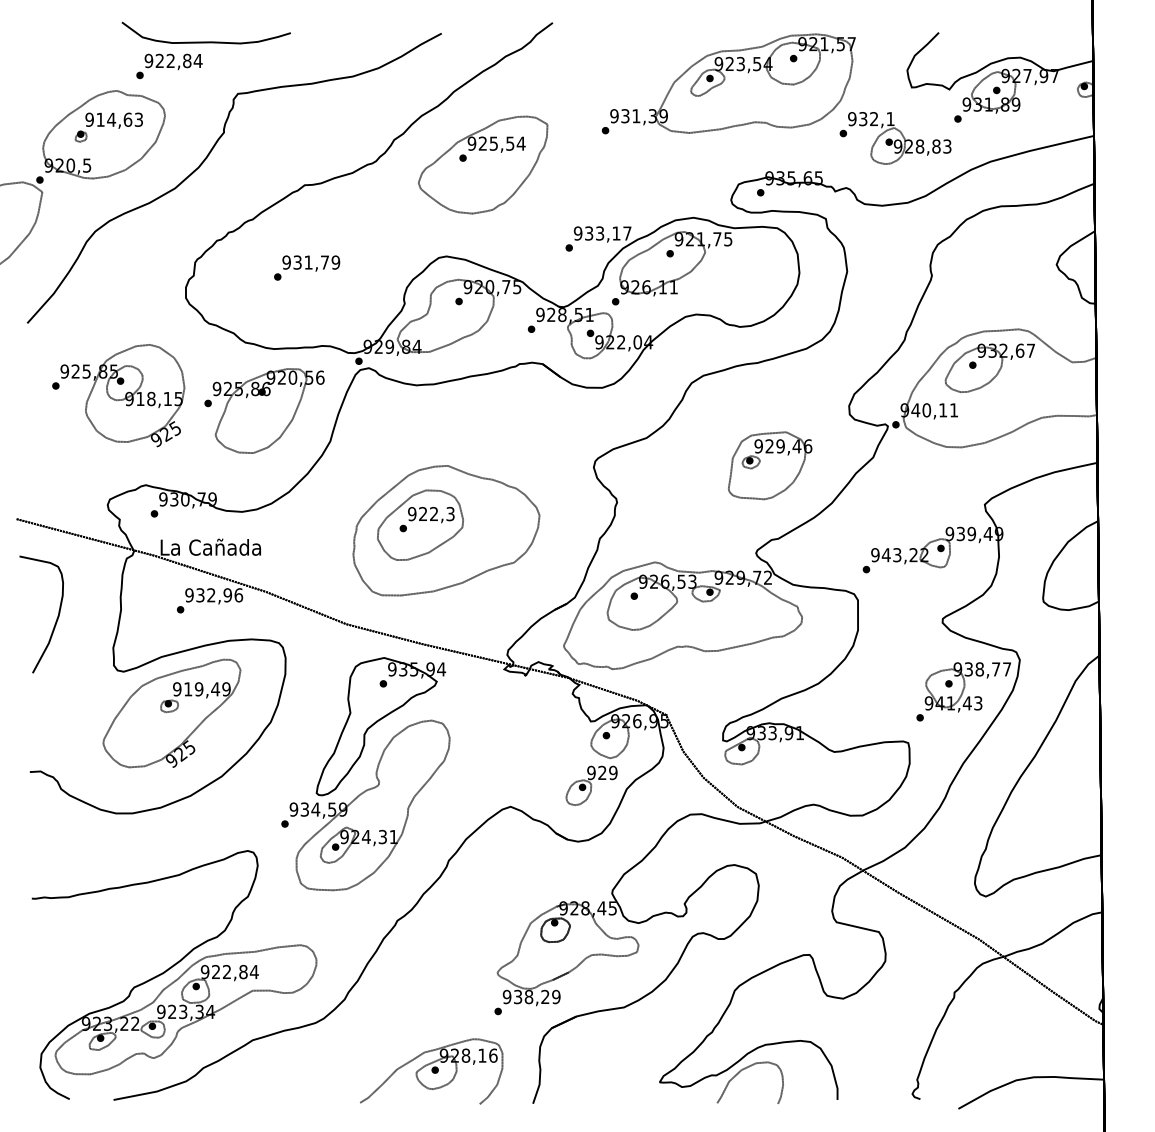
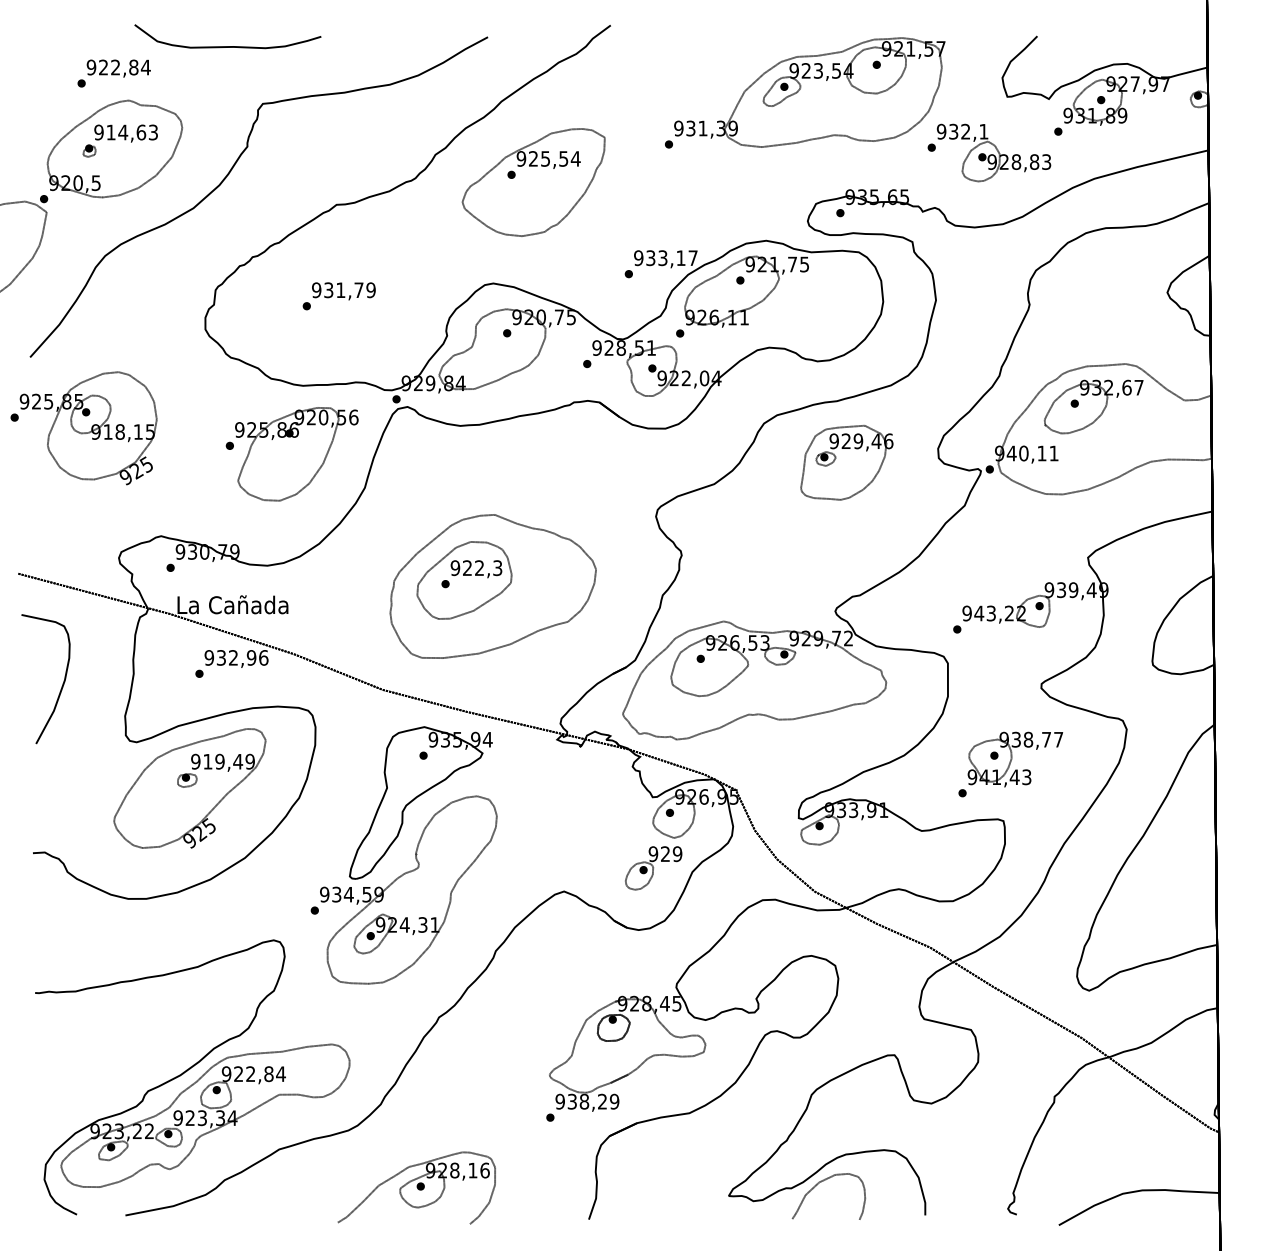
text: (168, 66) -> (113, 73), moved
part: (118, 395) -> (83, 428), moved
part: (769, 465) -> (846, 462), moved
part: (963, 691) -> (1010, 764), moved
part: (431, 1071) -> (416, 1187), moved

